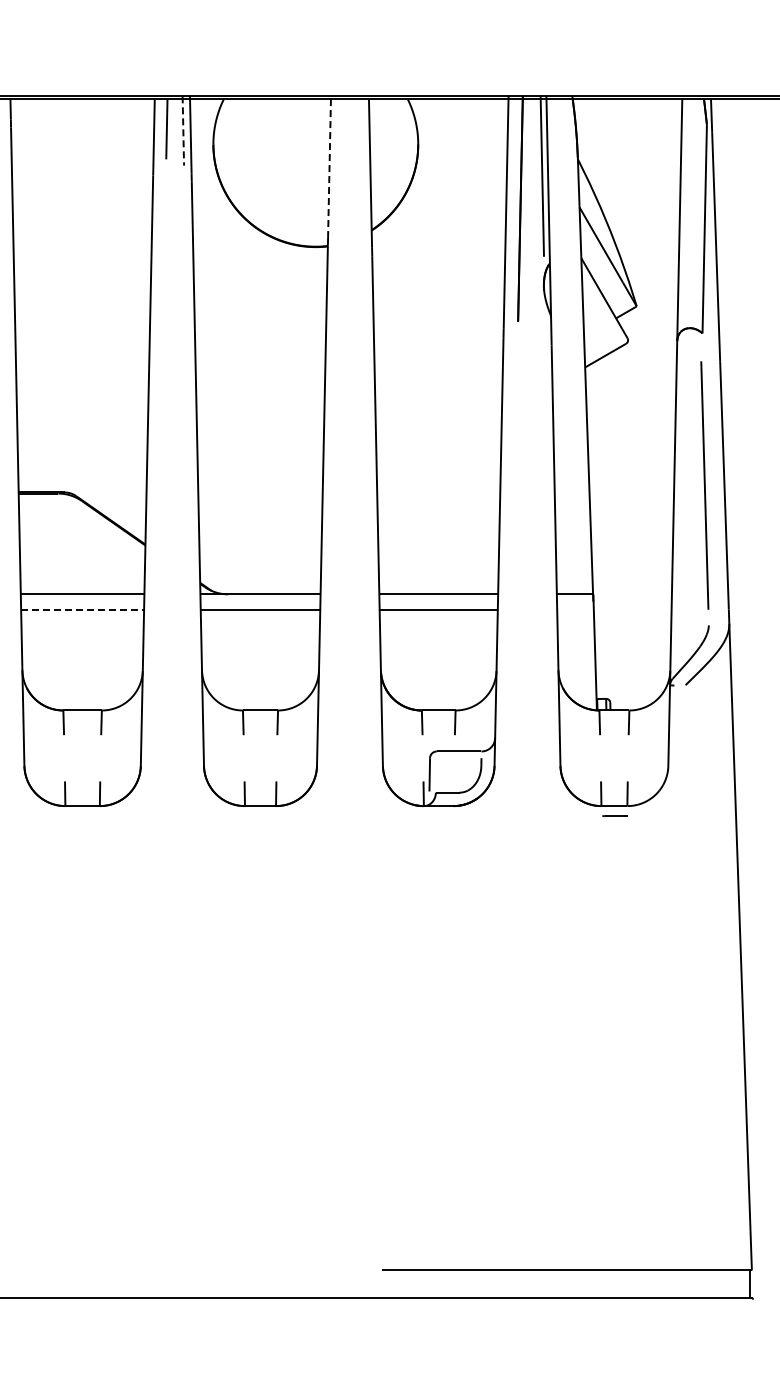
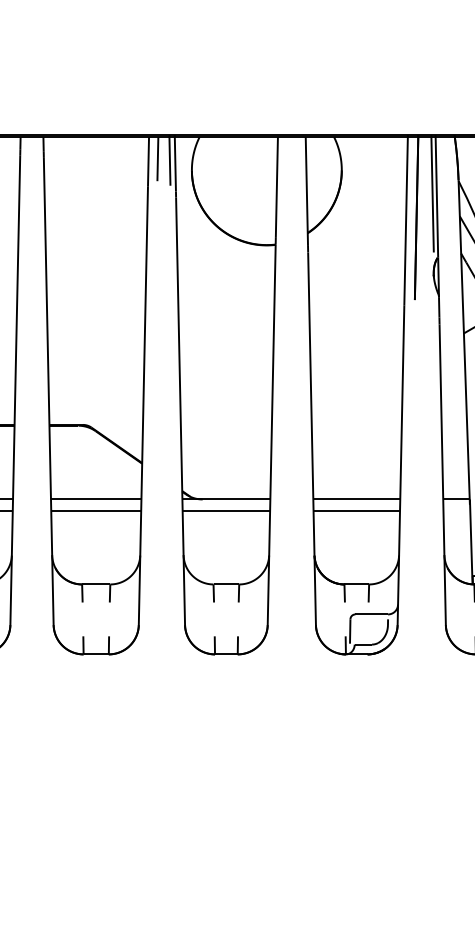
line: (183, 130) -> (170, 160), dashed -> solid
line: (329, 167) -> (276, 187), dashed -> solid
line: (83, 609) -> (96, 510), dashed -> solid

